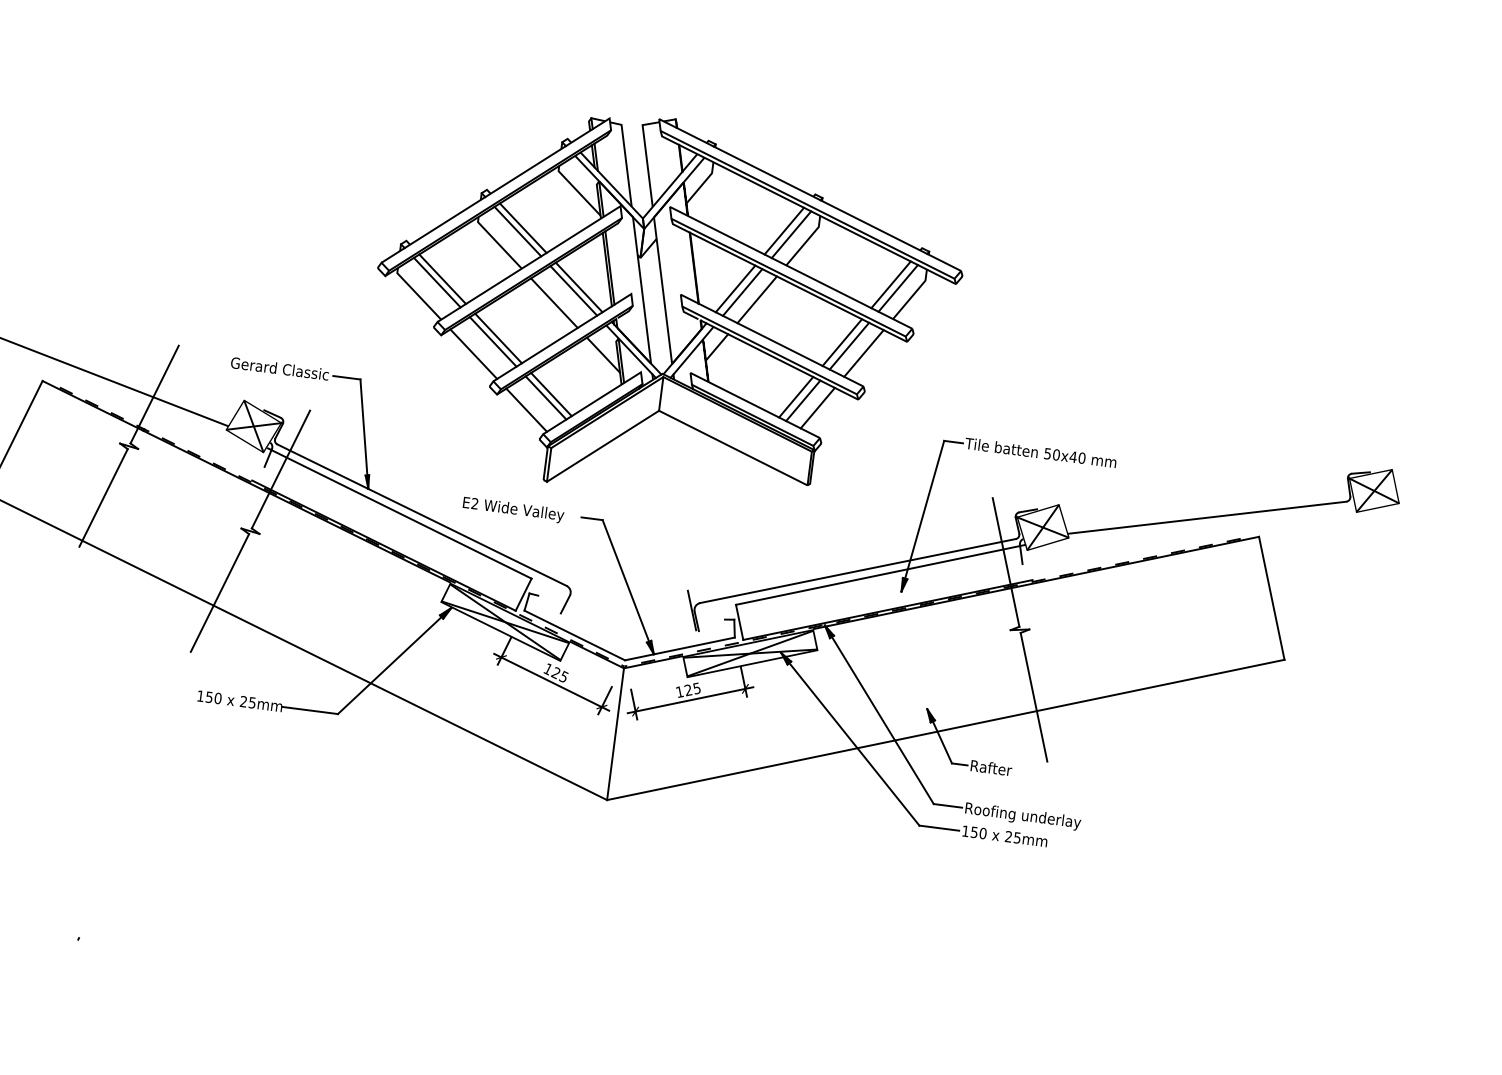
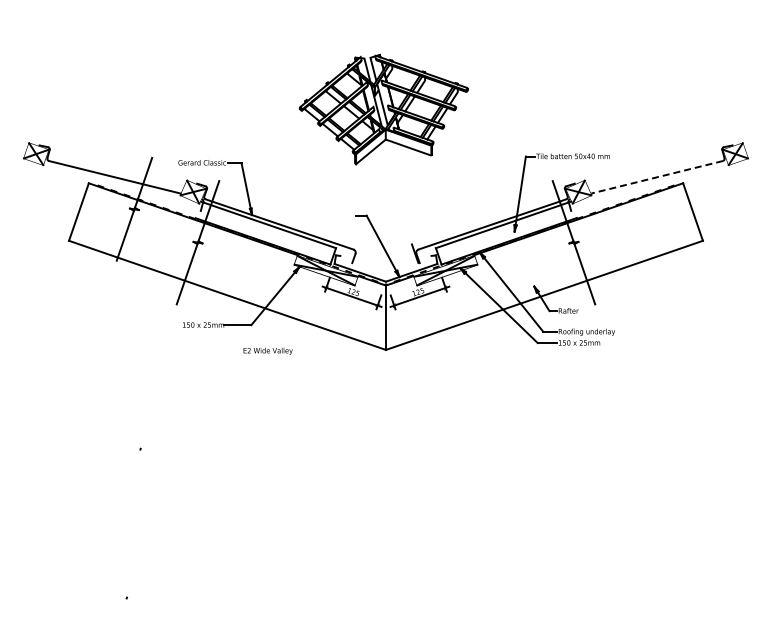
part: (665, 307) -> (383, 109), size x0.6
text: (512, 508) -> (267, 350), moved
line: (1208, 518) -> (657, 177), solid -> dashed

